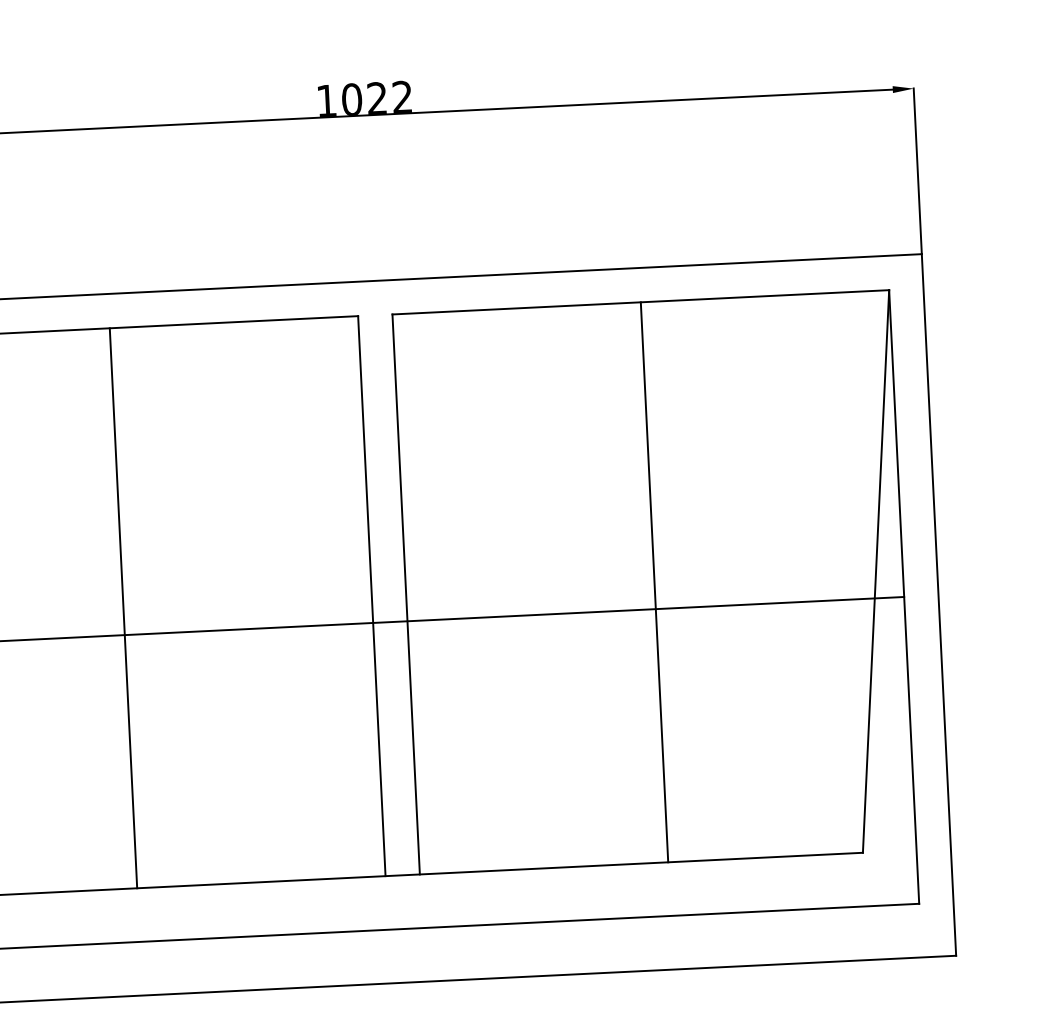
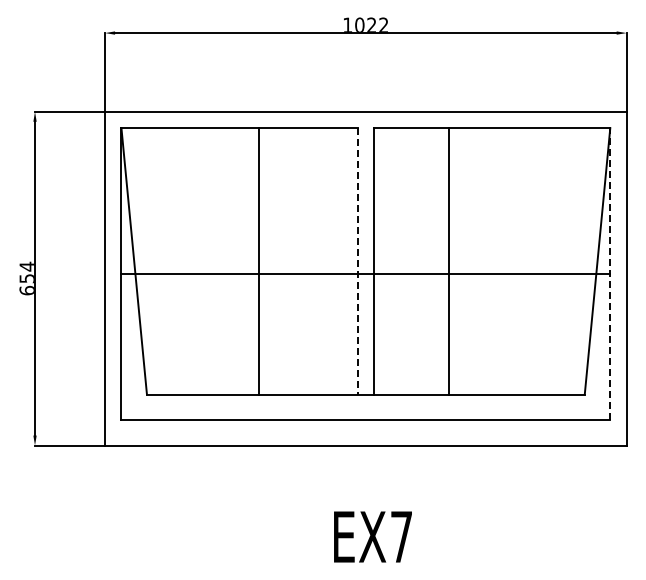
line: (655, 582) -> (449, 261), moved
line: (371, 596) -> (357, 261), solid -> dashed
line: (904, 597) -> (610, 274), solid -> dashed
line: (123, 608) -> (258, 261), moved

